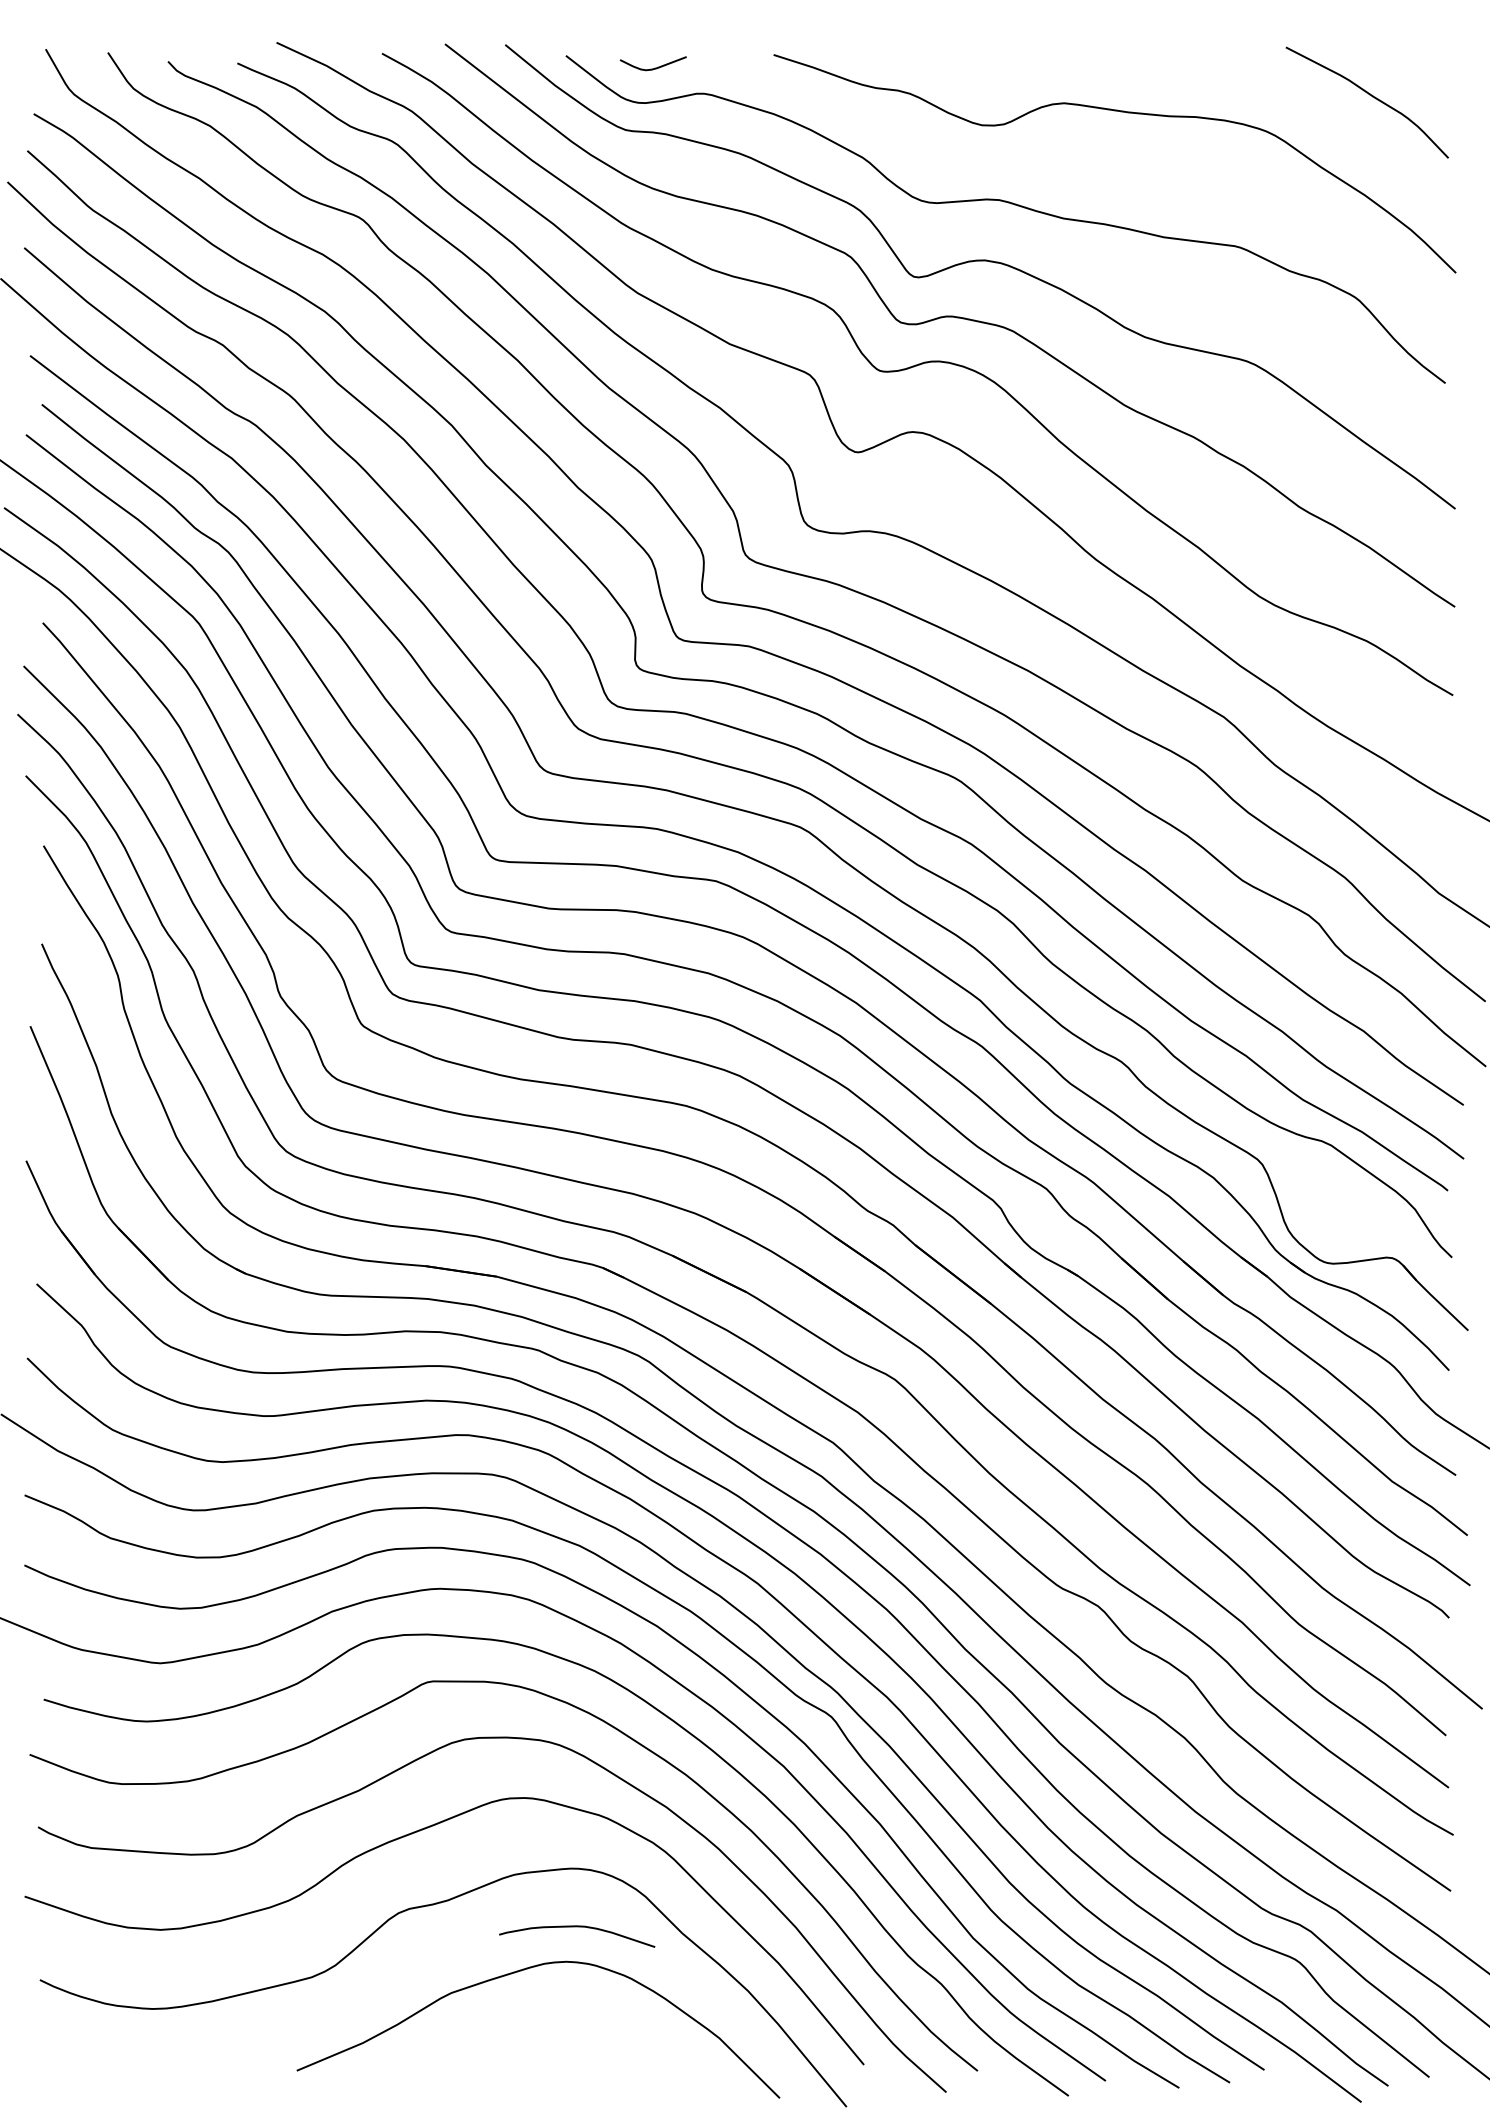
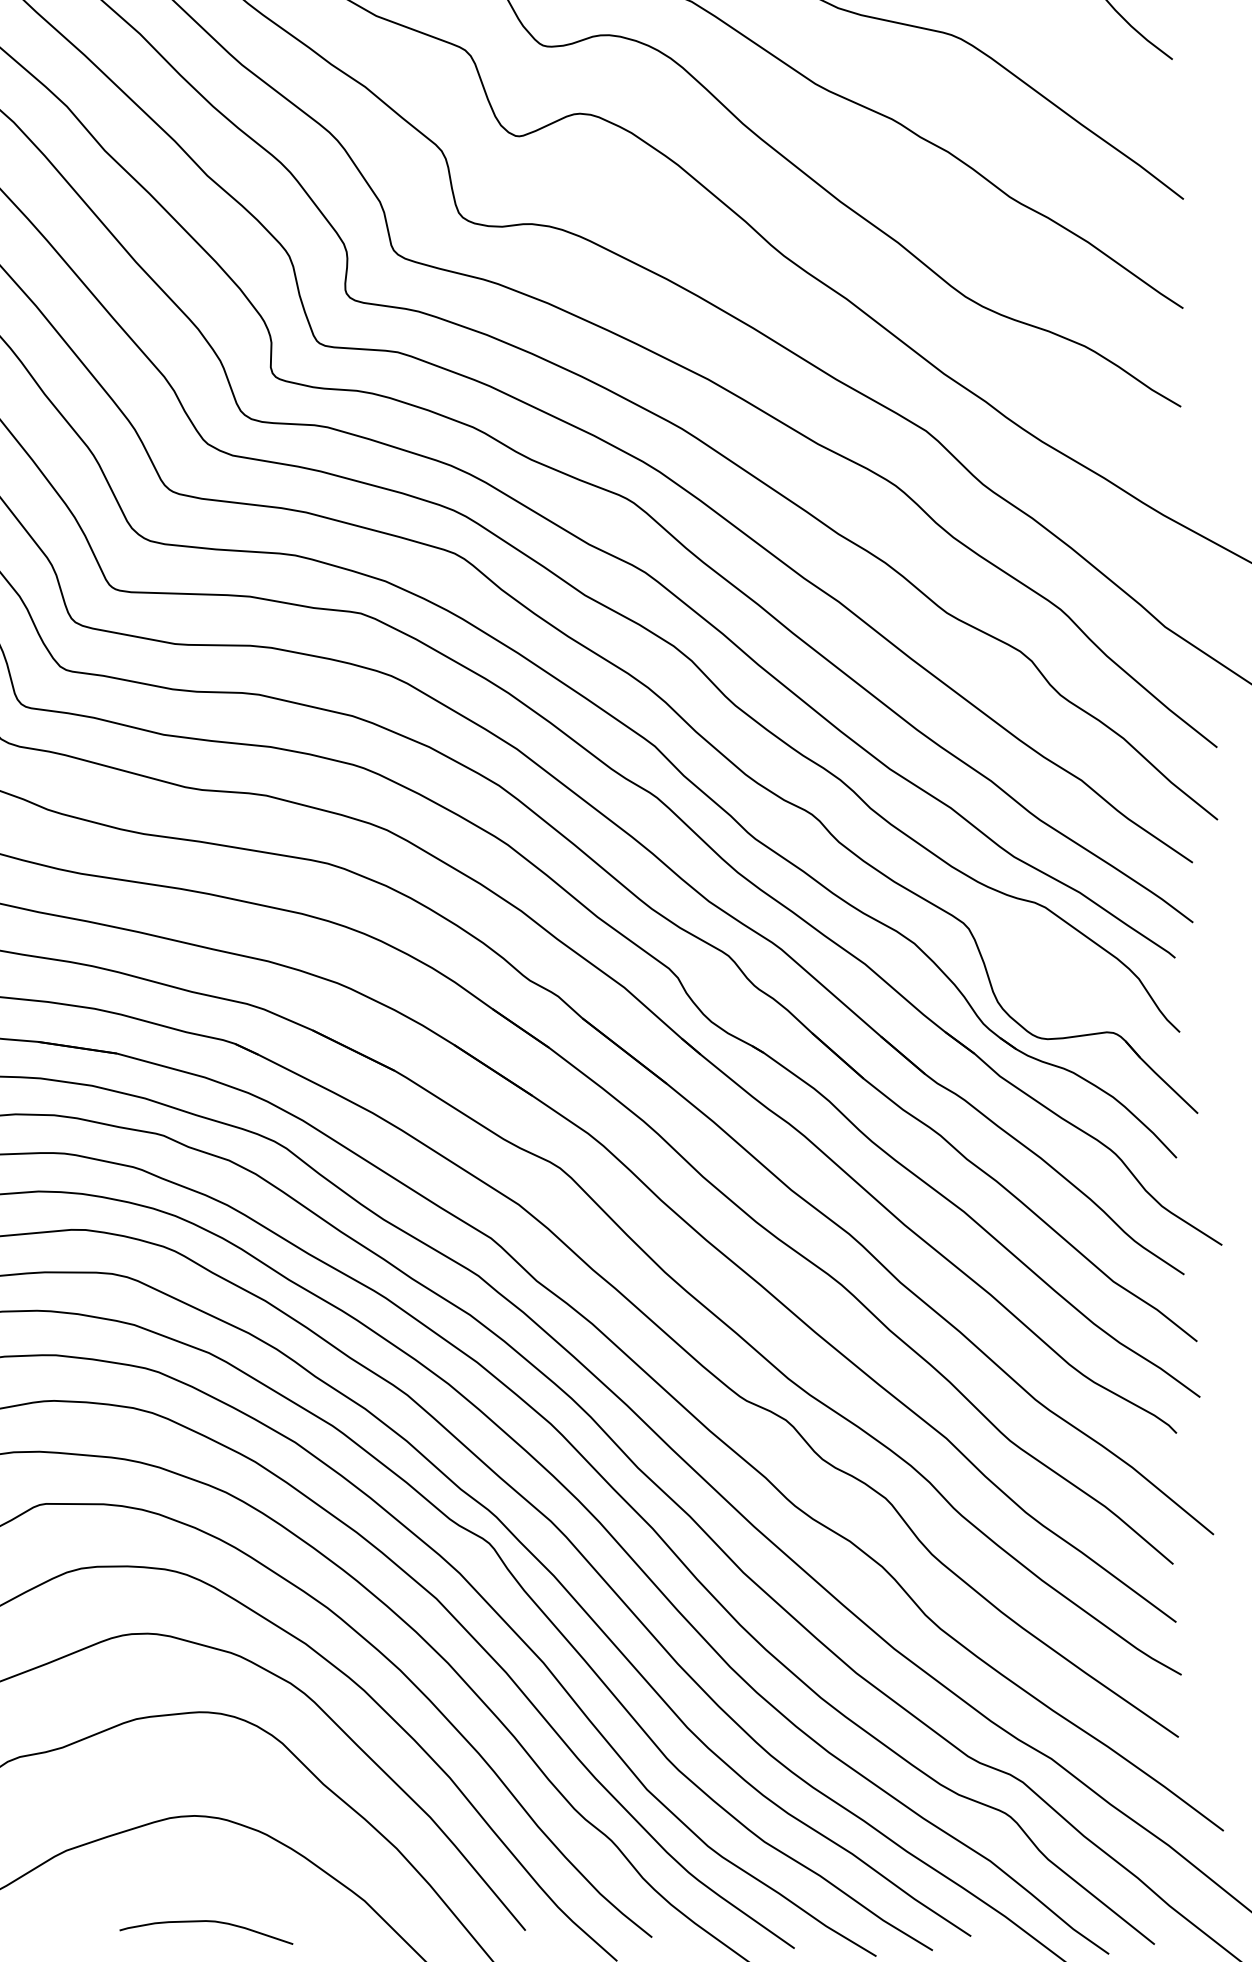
curve: (577, 1927) -> (206, 1922), moved

